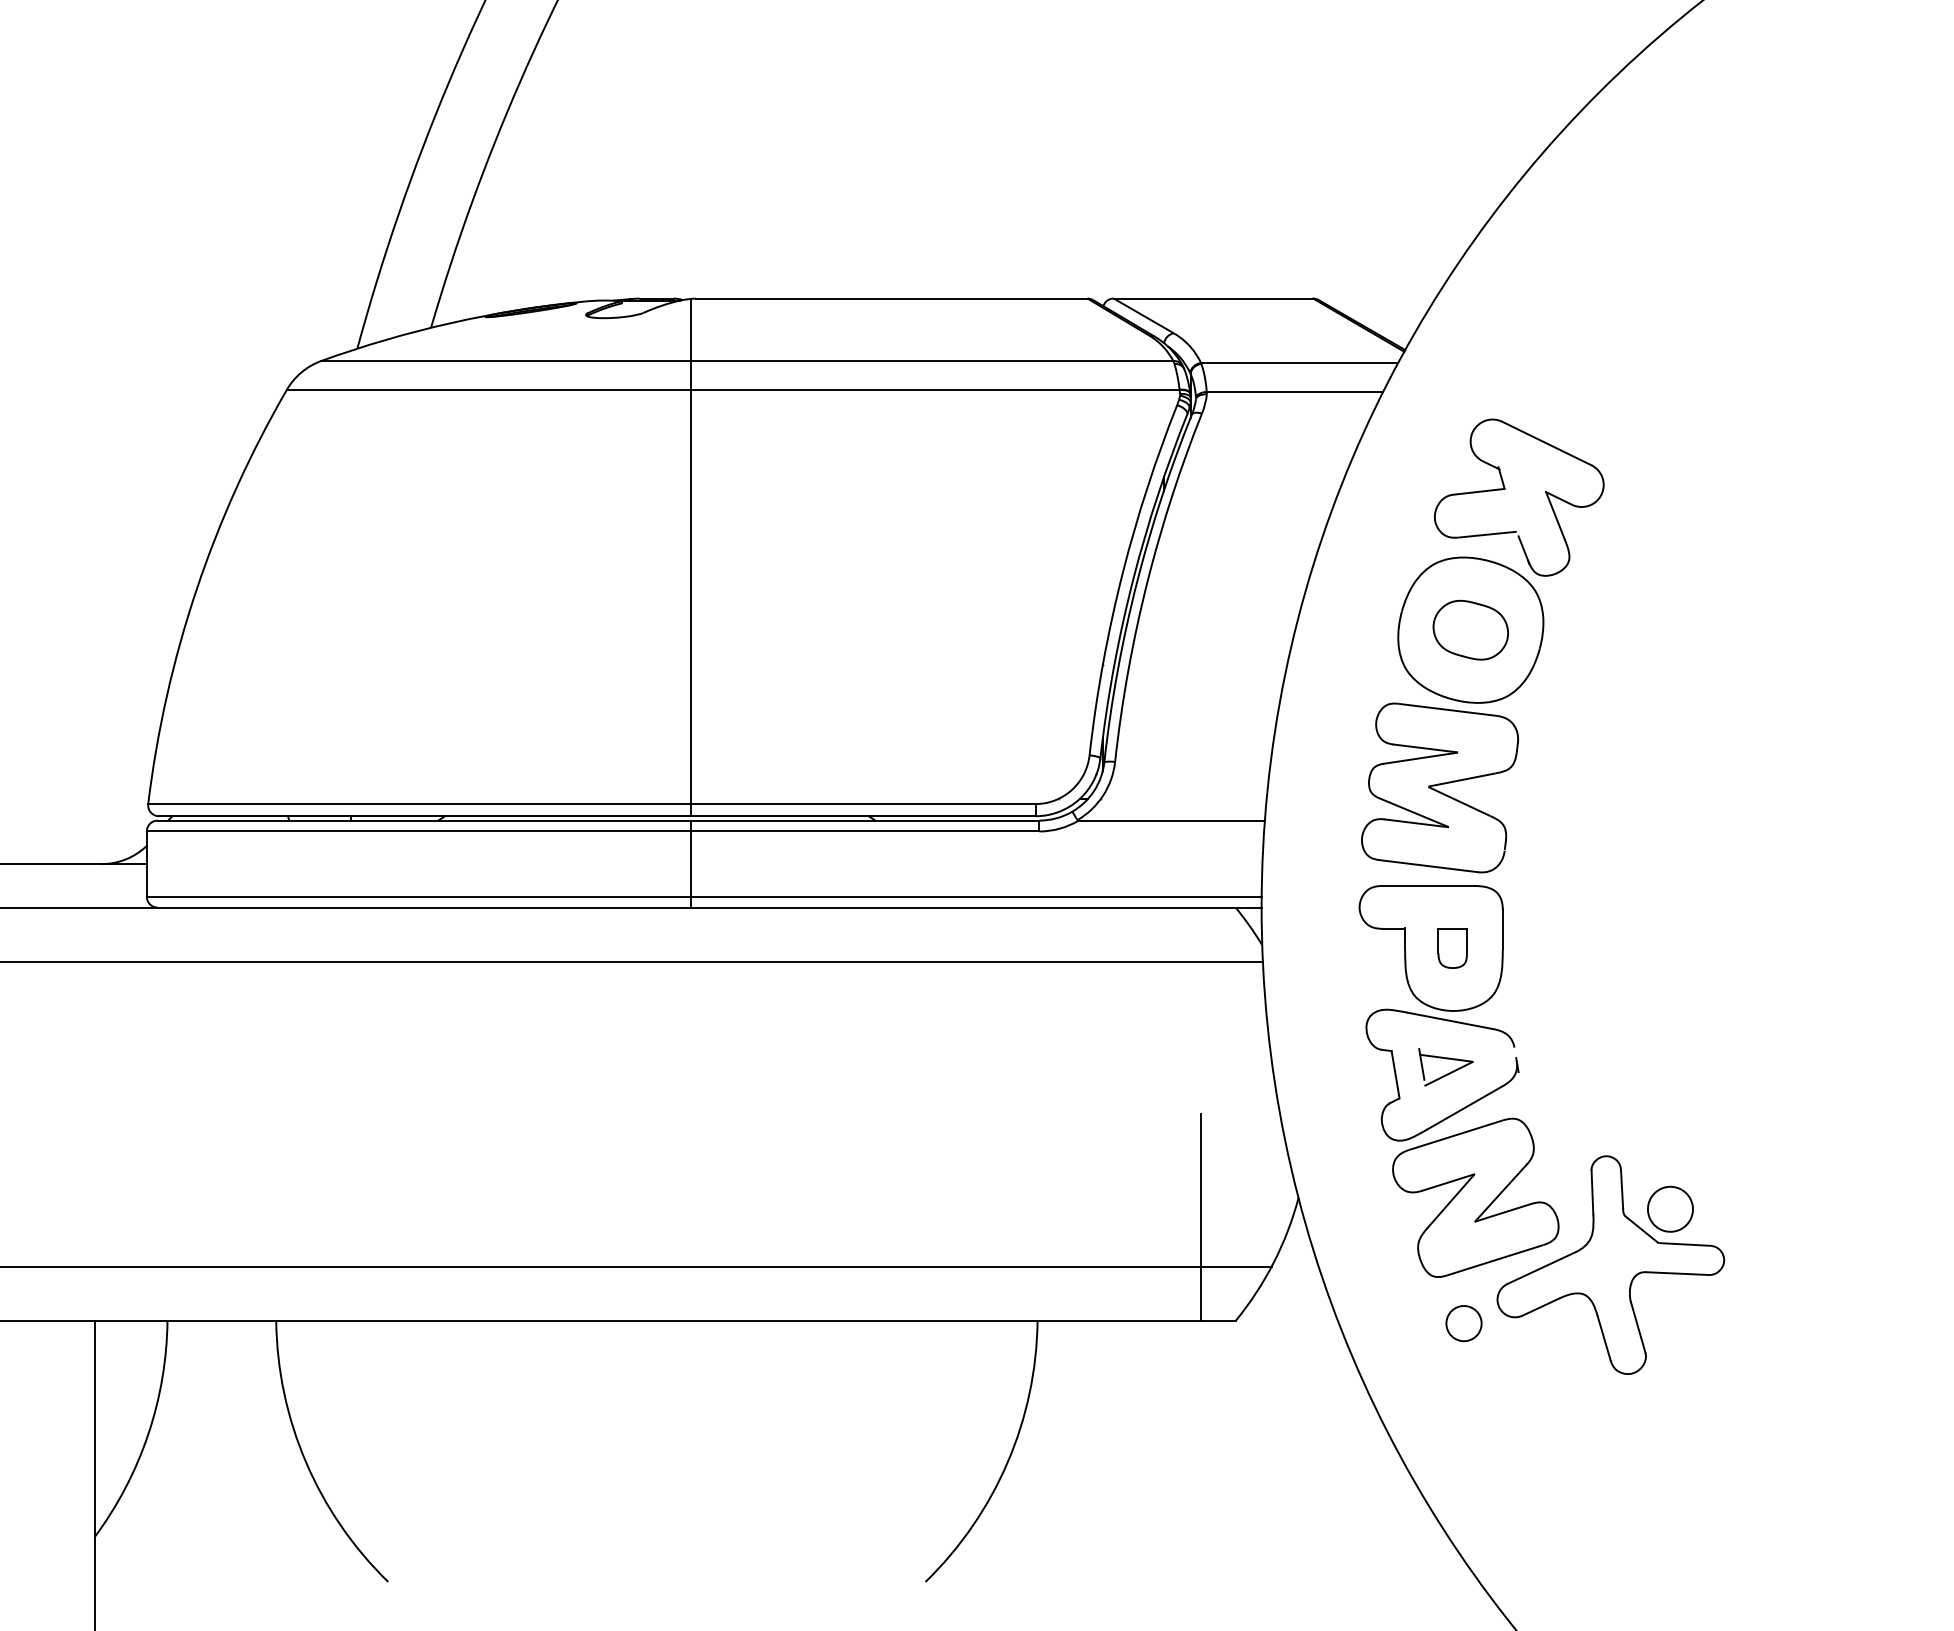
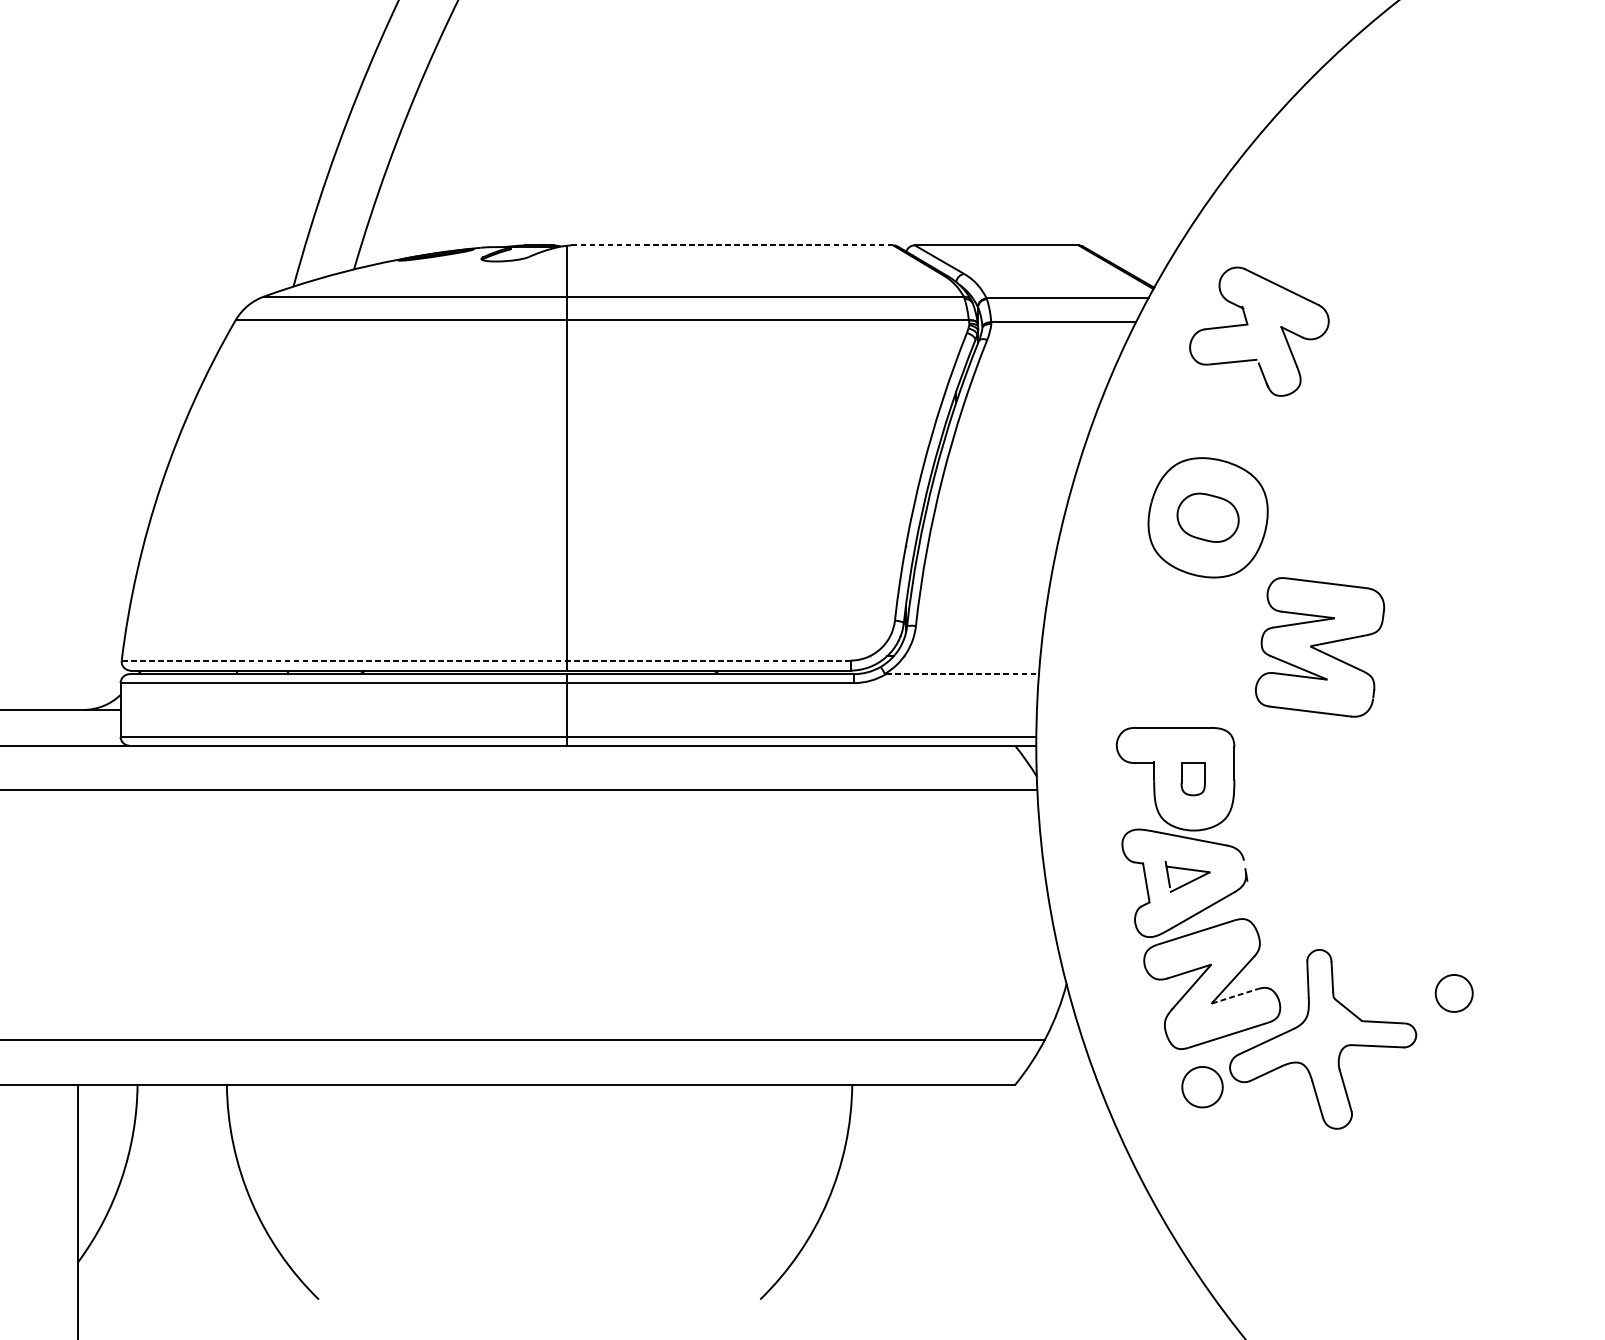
line: (891, 298) -> (732, 245), solid -> dashed
part: (1505, 489) -> (1248, 325), moved
part: (1440, 787) -> (1320, 647), moved
line: (591, 804) -> (485, 660), solid -> dashed
line: (1172, 820) -> (963, 674), solid -> dashed
part: (1670, 1208) -> (1454, 992), moved
line: (1503, 1212) -> (1234, 996), solid -> dashed
line: (1200, 1217) -> (986, 1000), removed
part: (1463, 1323) -> (1202, 1087), size x1.4

